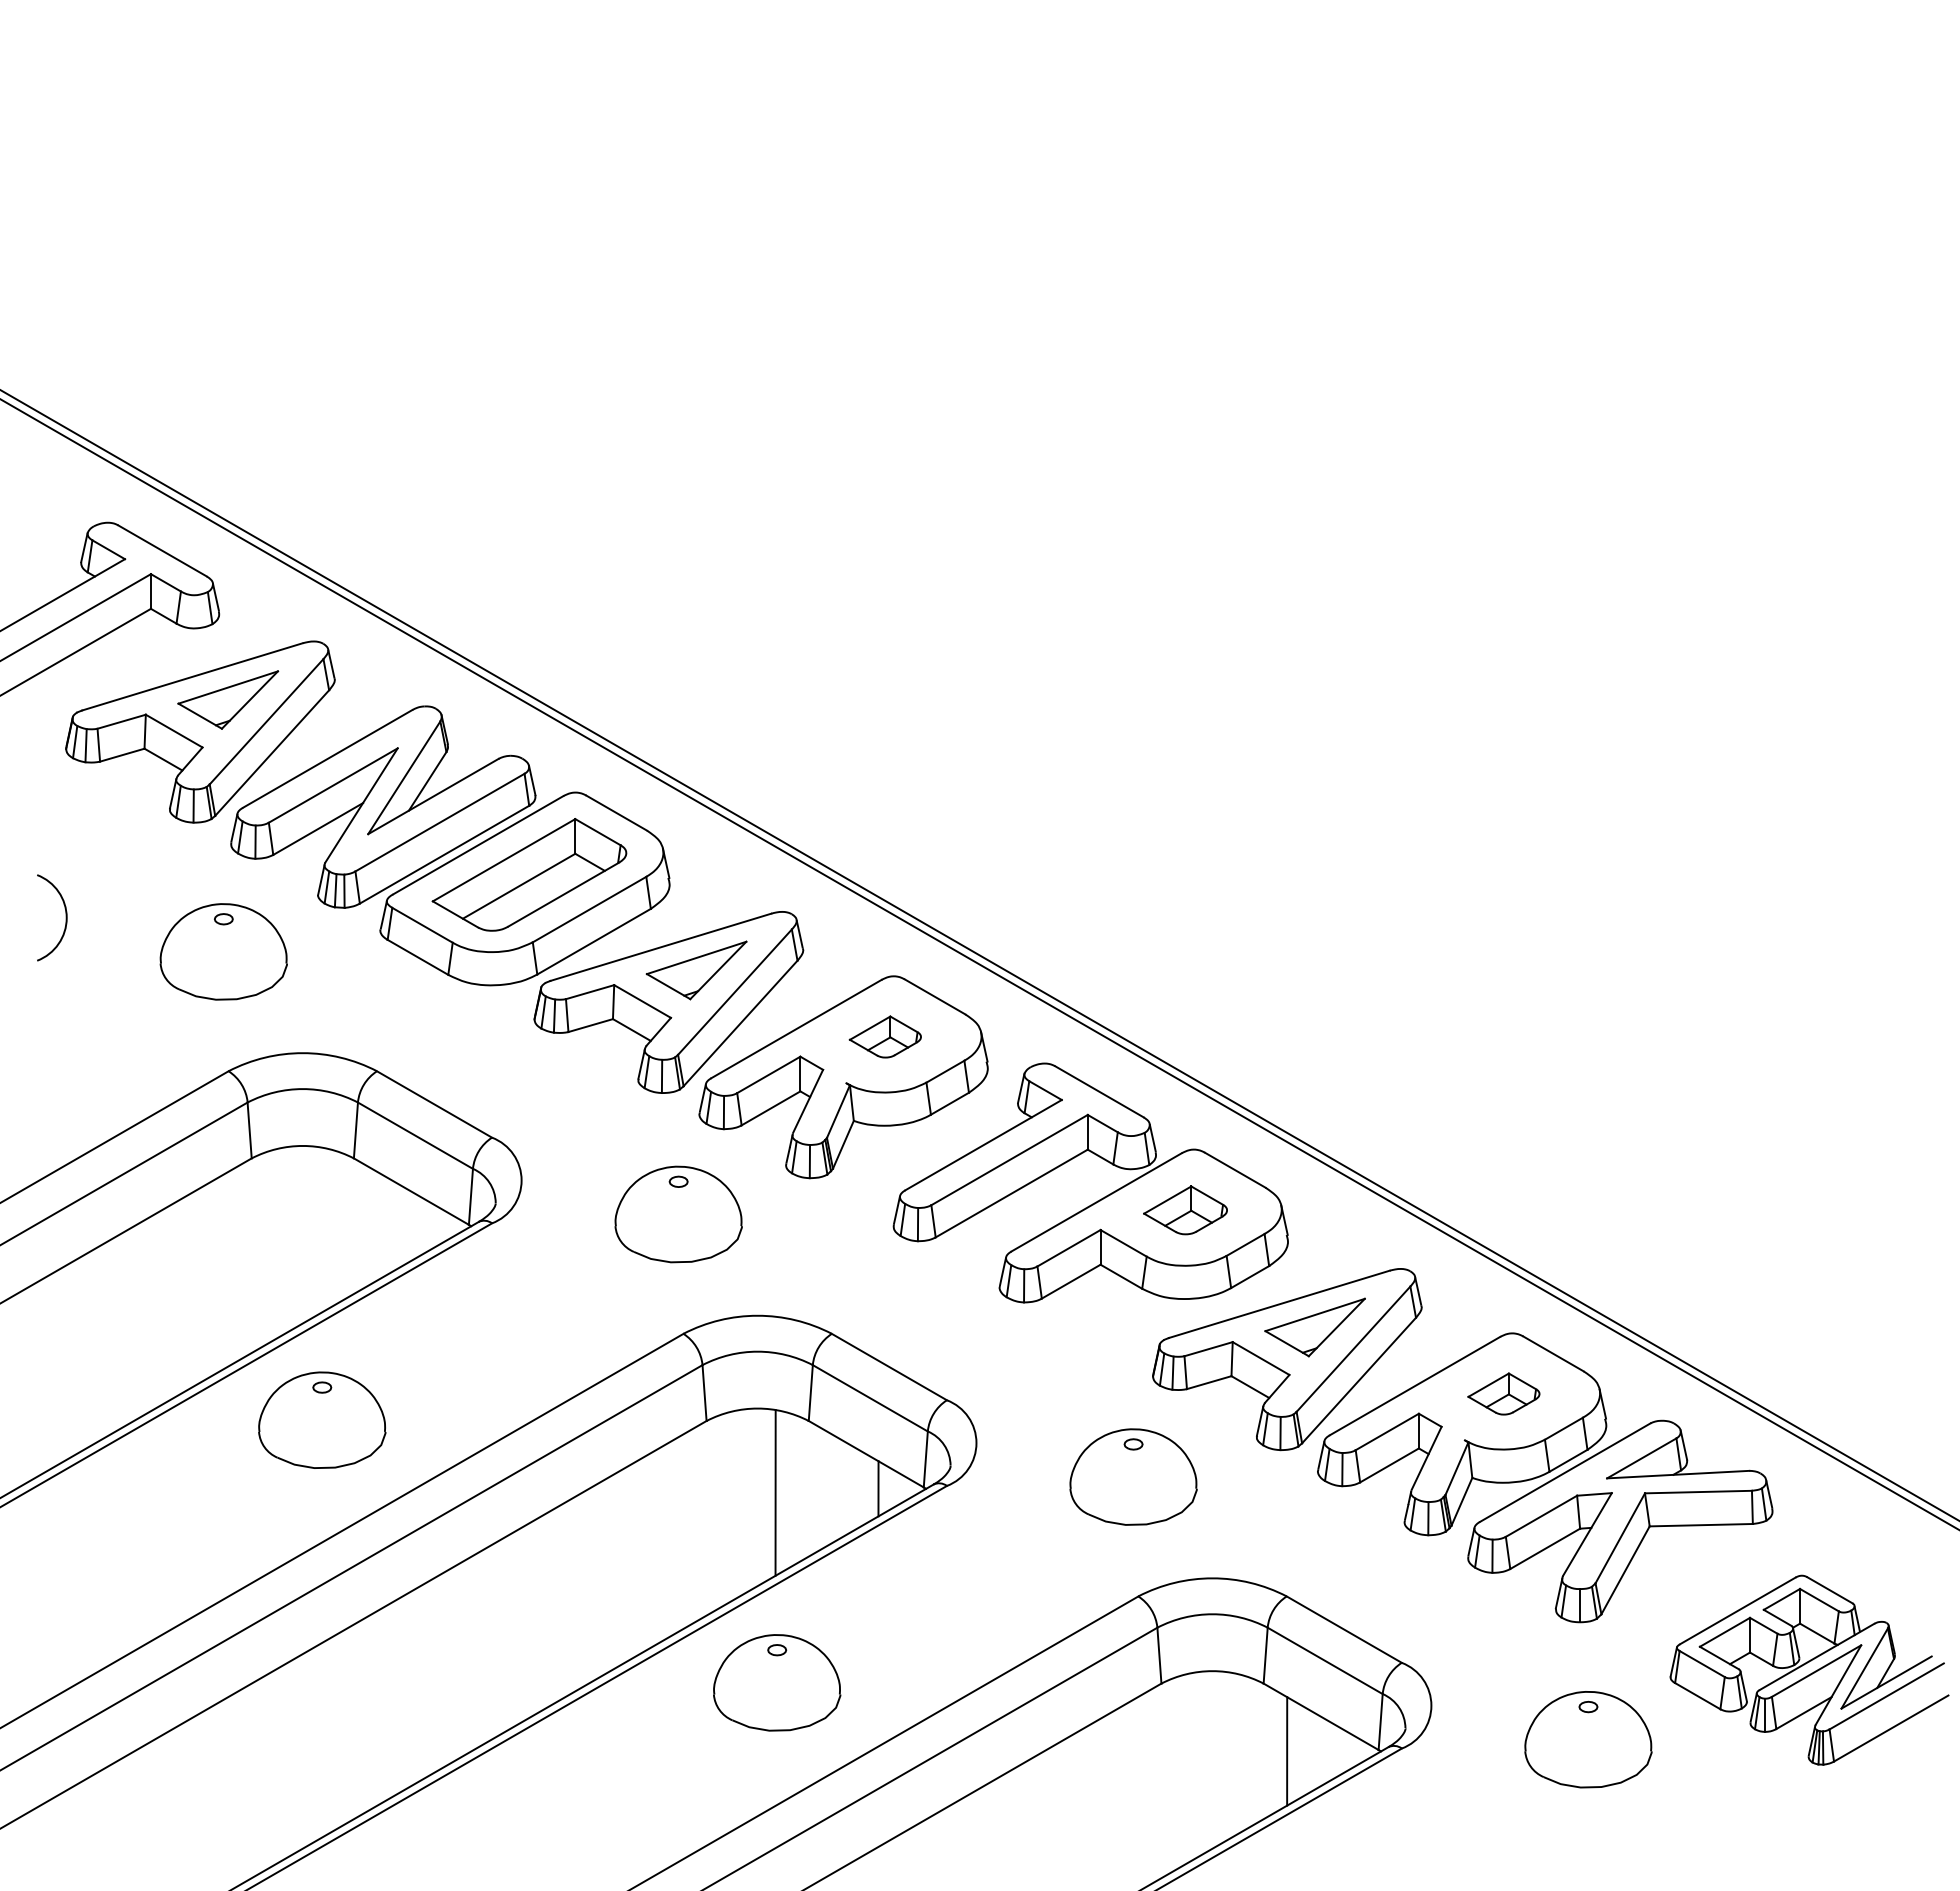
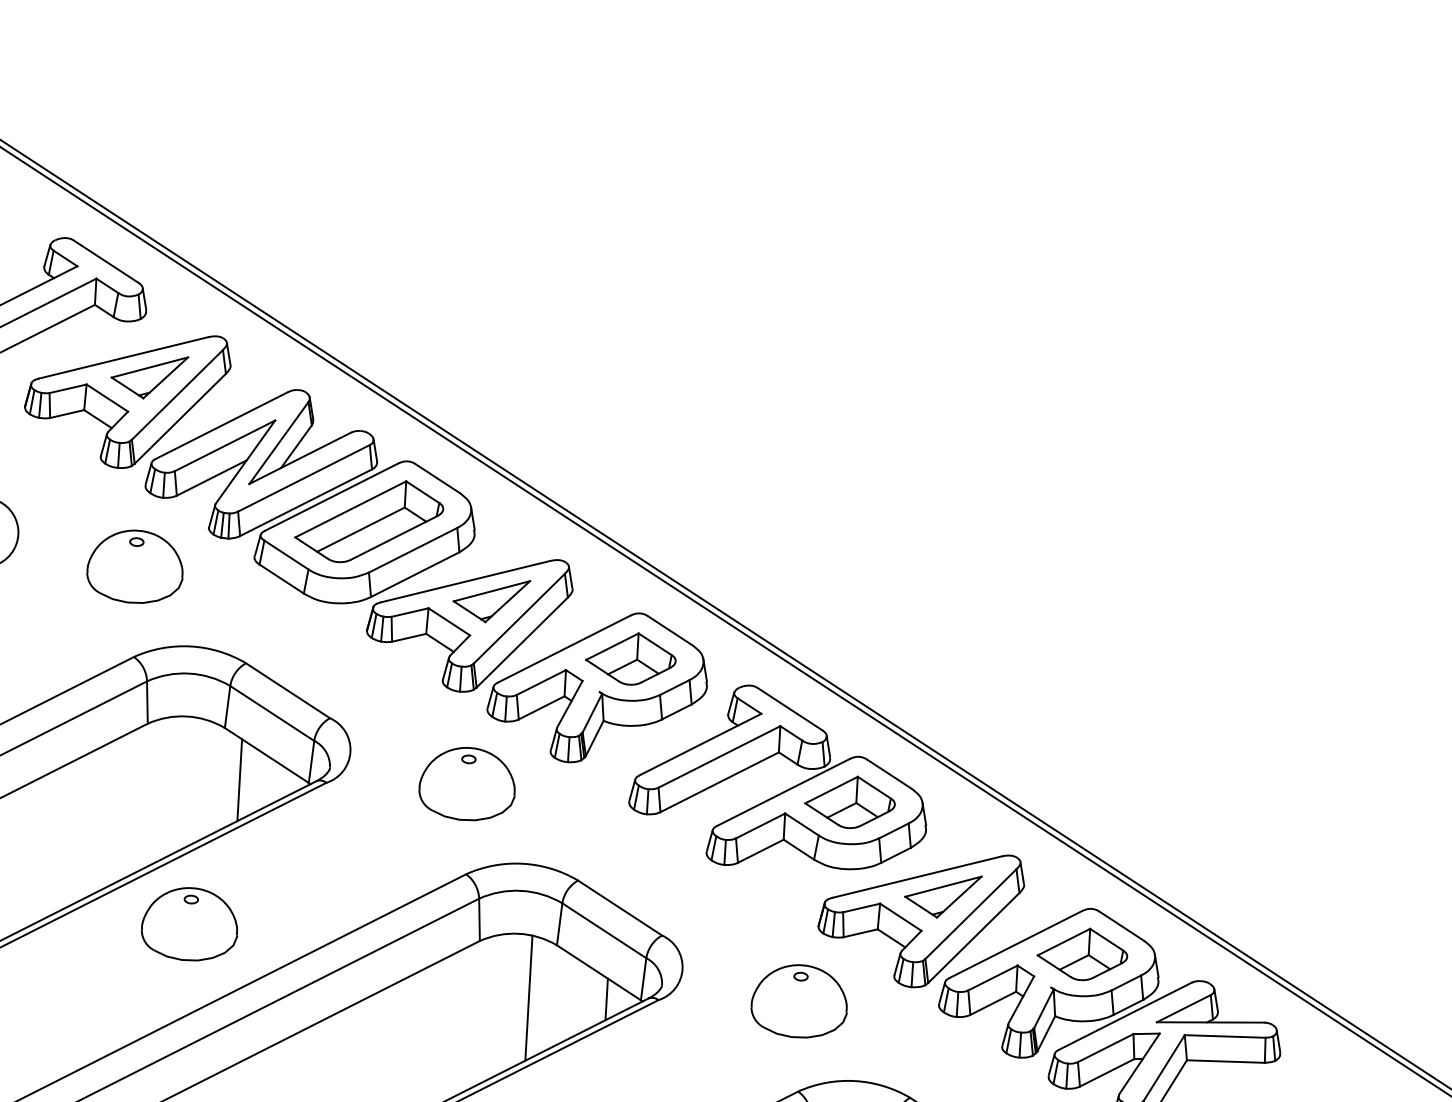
part: (885, 1036) -> (631, 658), size x1.67
part: (1185, 1210) -> (850, 802), size x1.43
line: (377, 1225) -> (239, 779), added
part: (1503, 1393) -> (1082, 953), size x1.67

